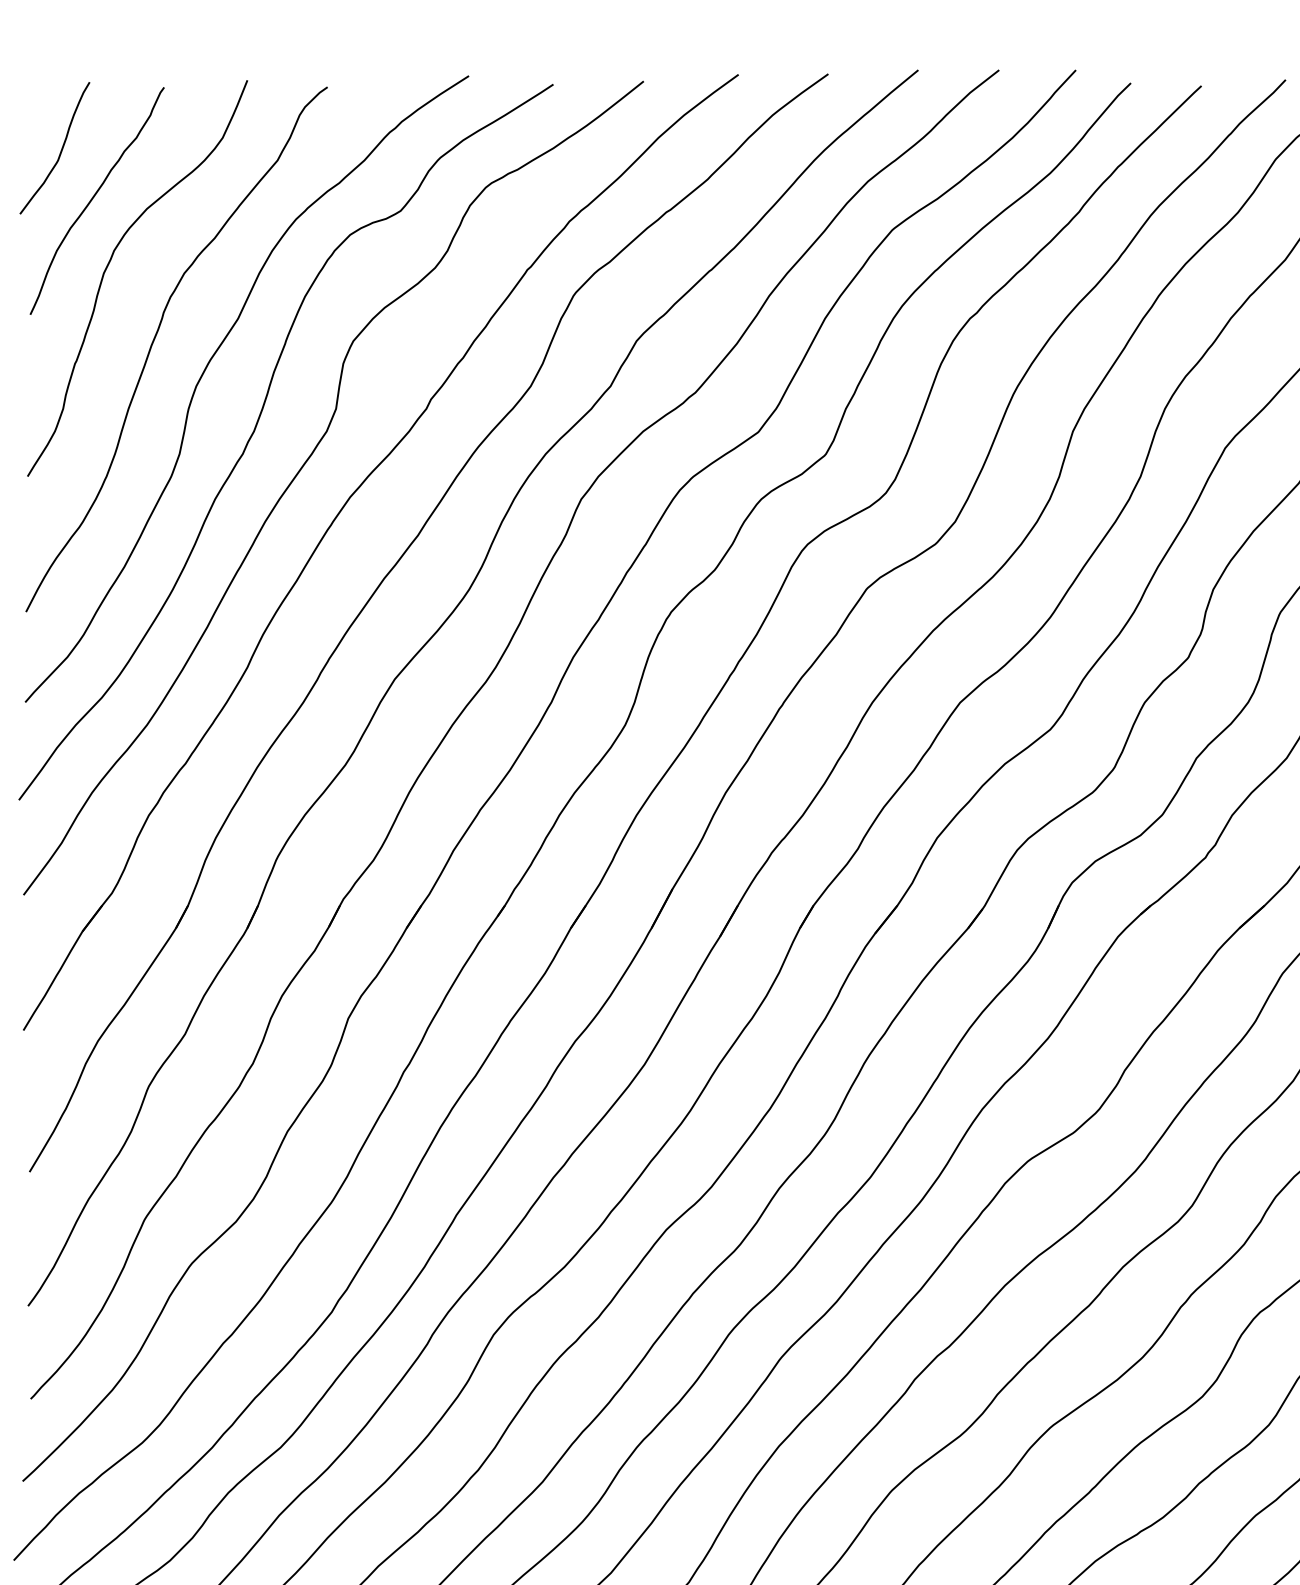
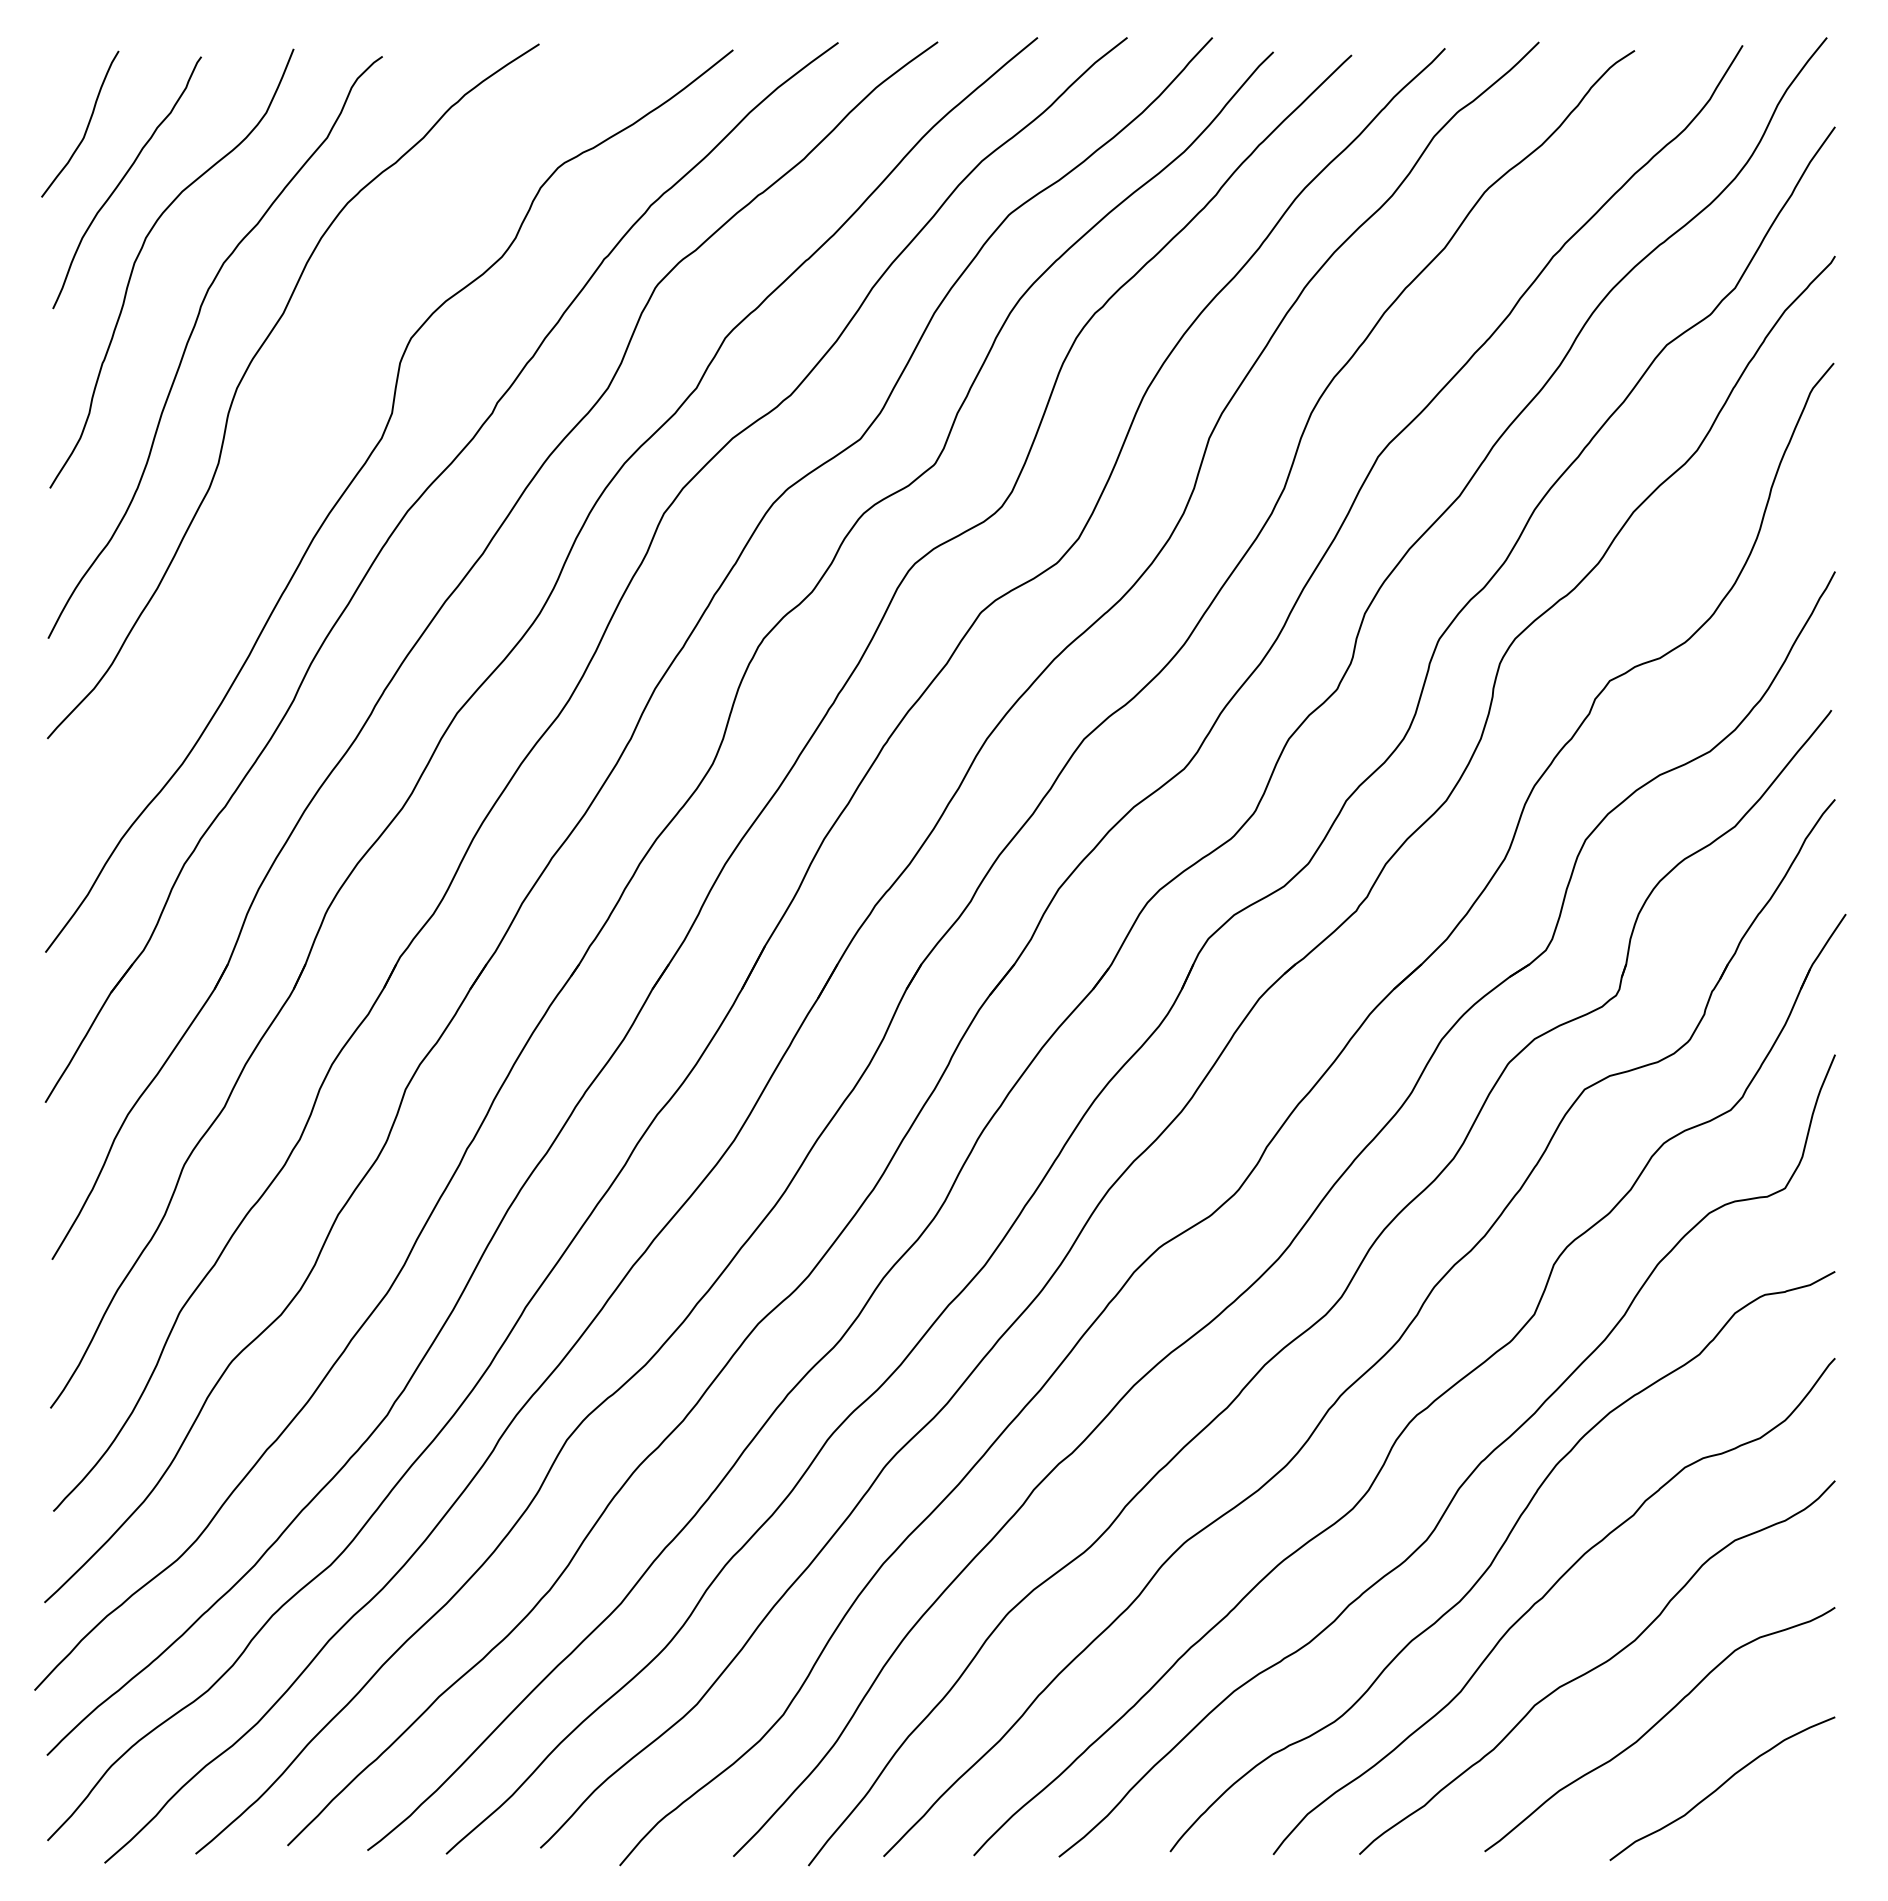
curve: (256, 428) -> (303, 435), removed

